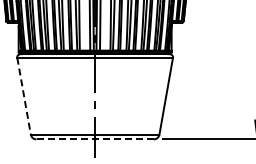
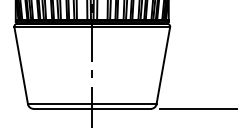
line: (24, 96) -> (21, 65), dashed -> solid
line: (95, 139) -> (92, 108), dashed -> solid

